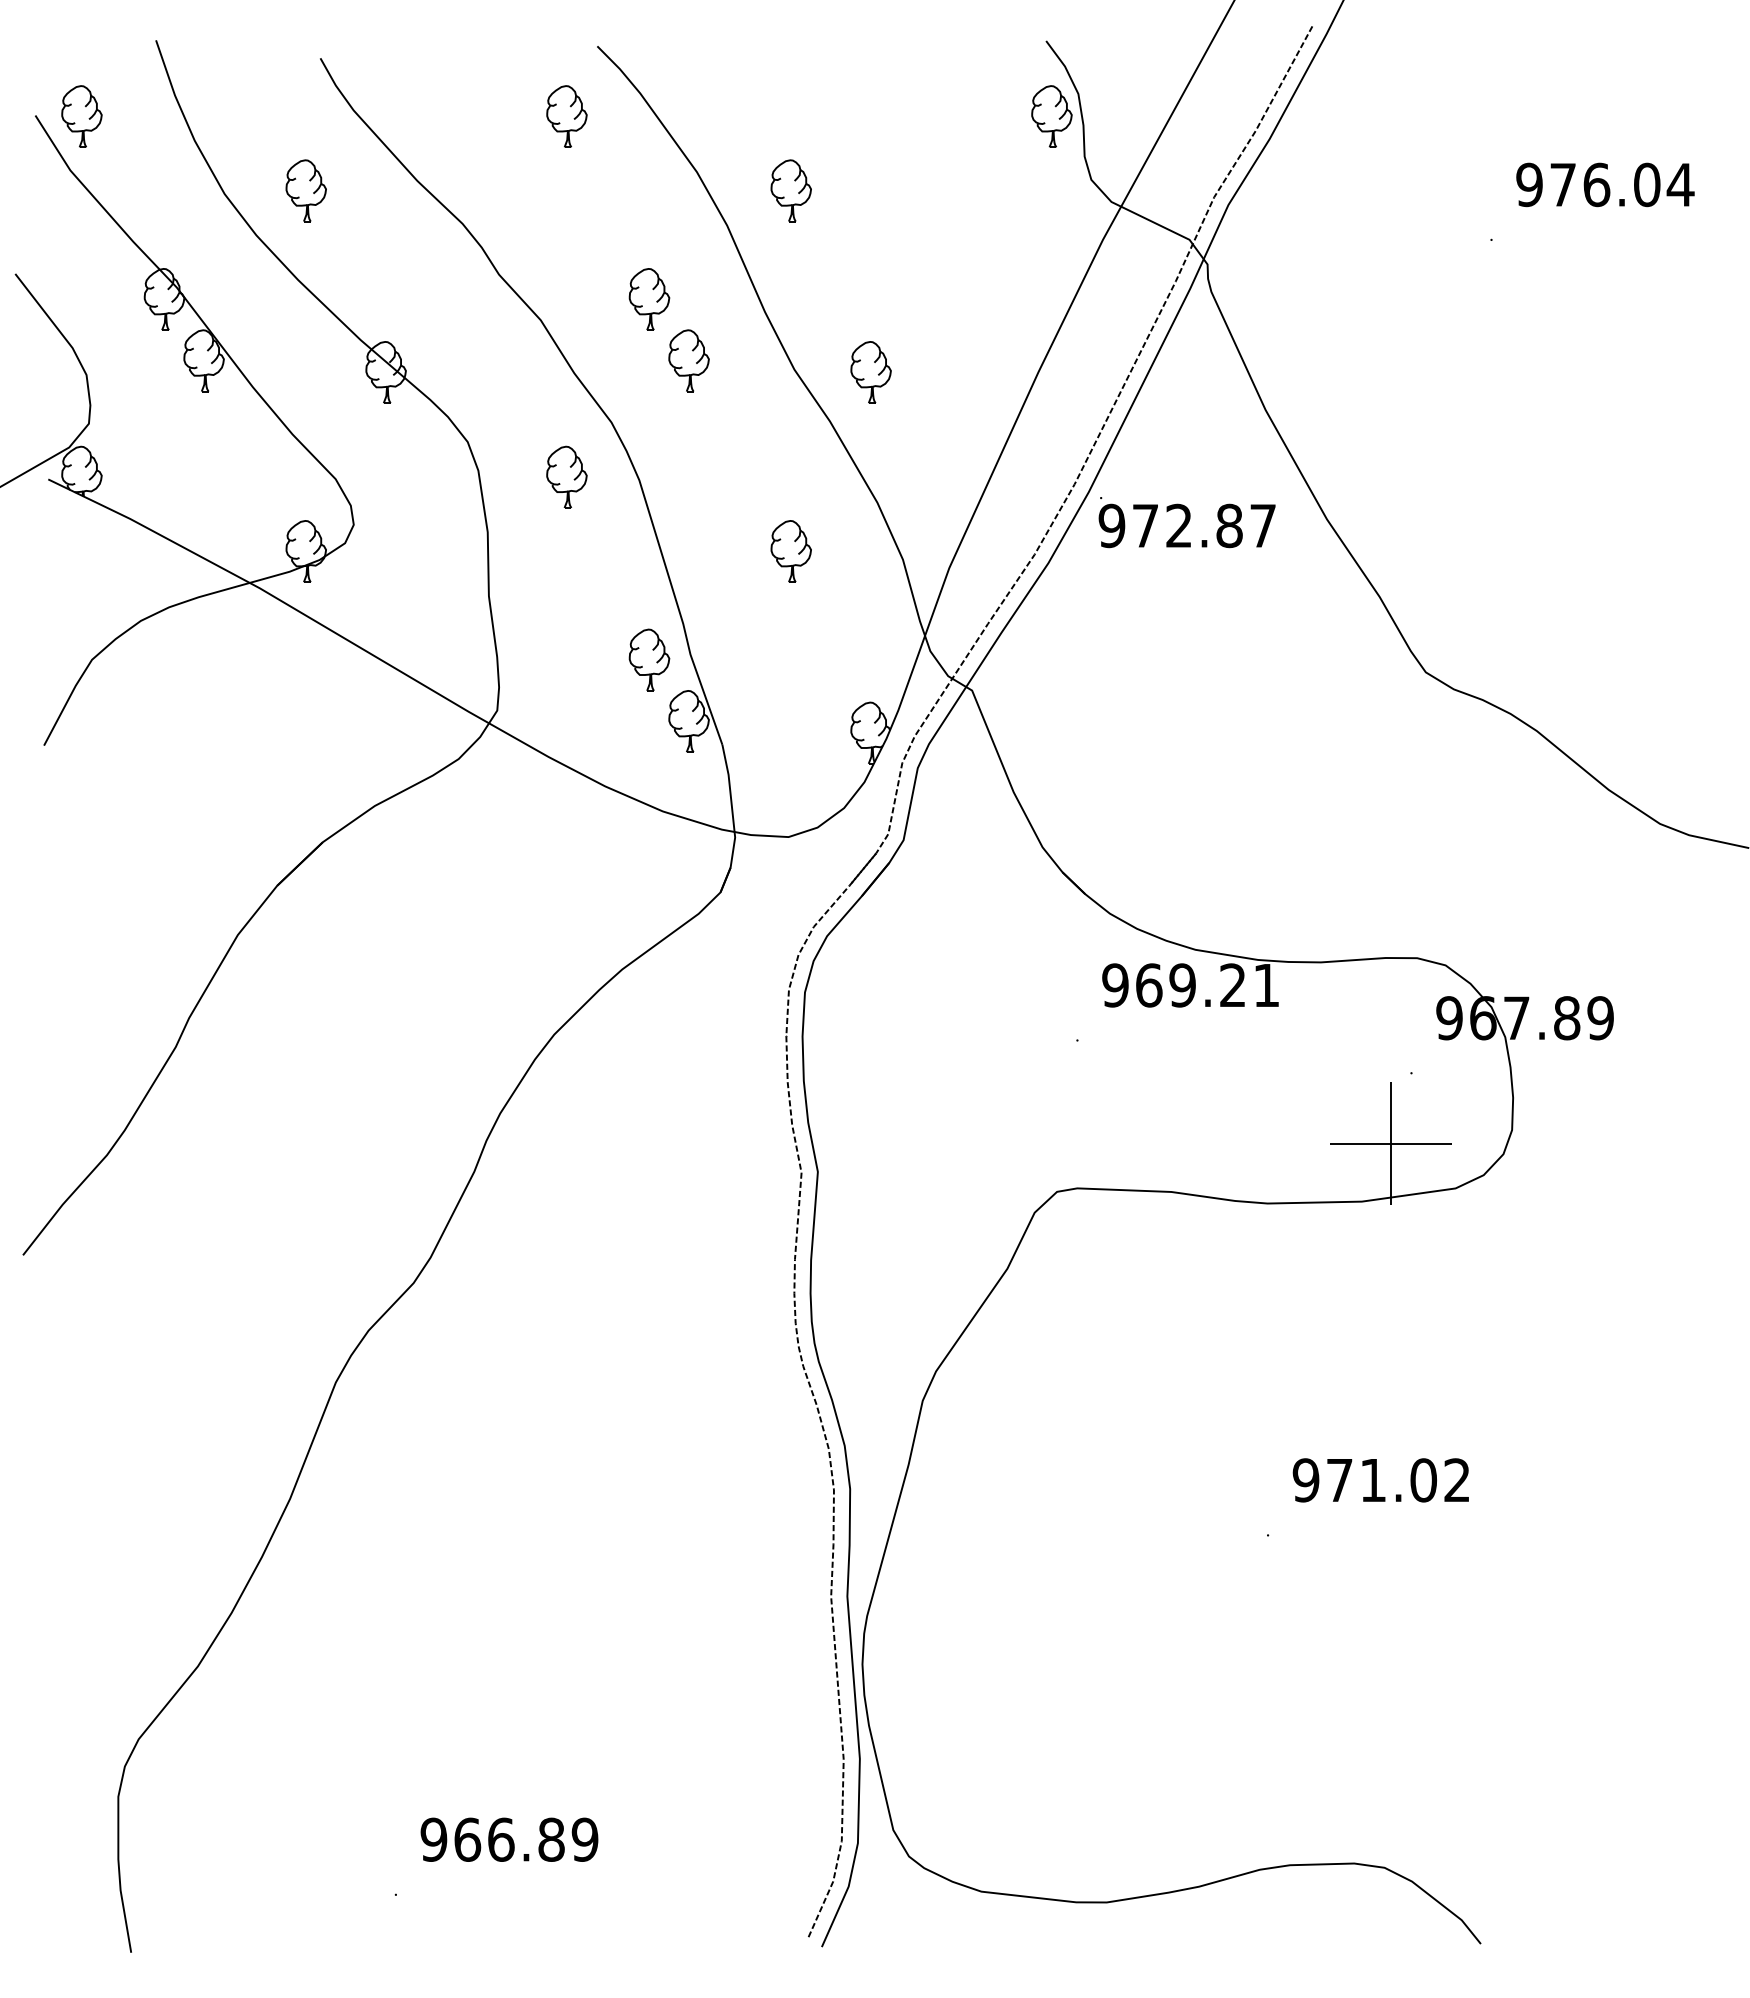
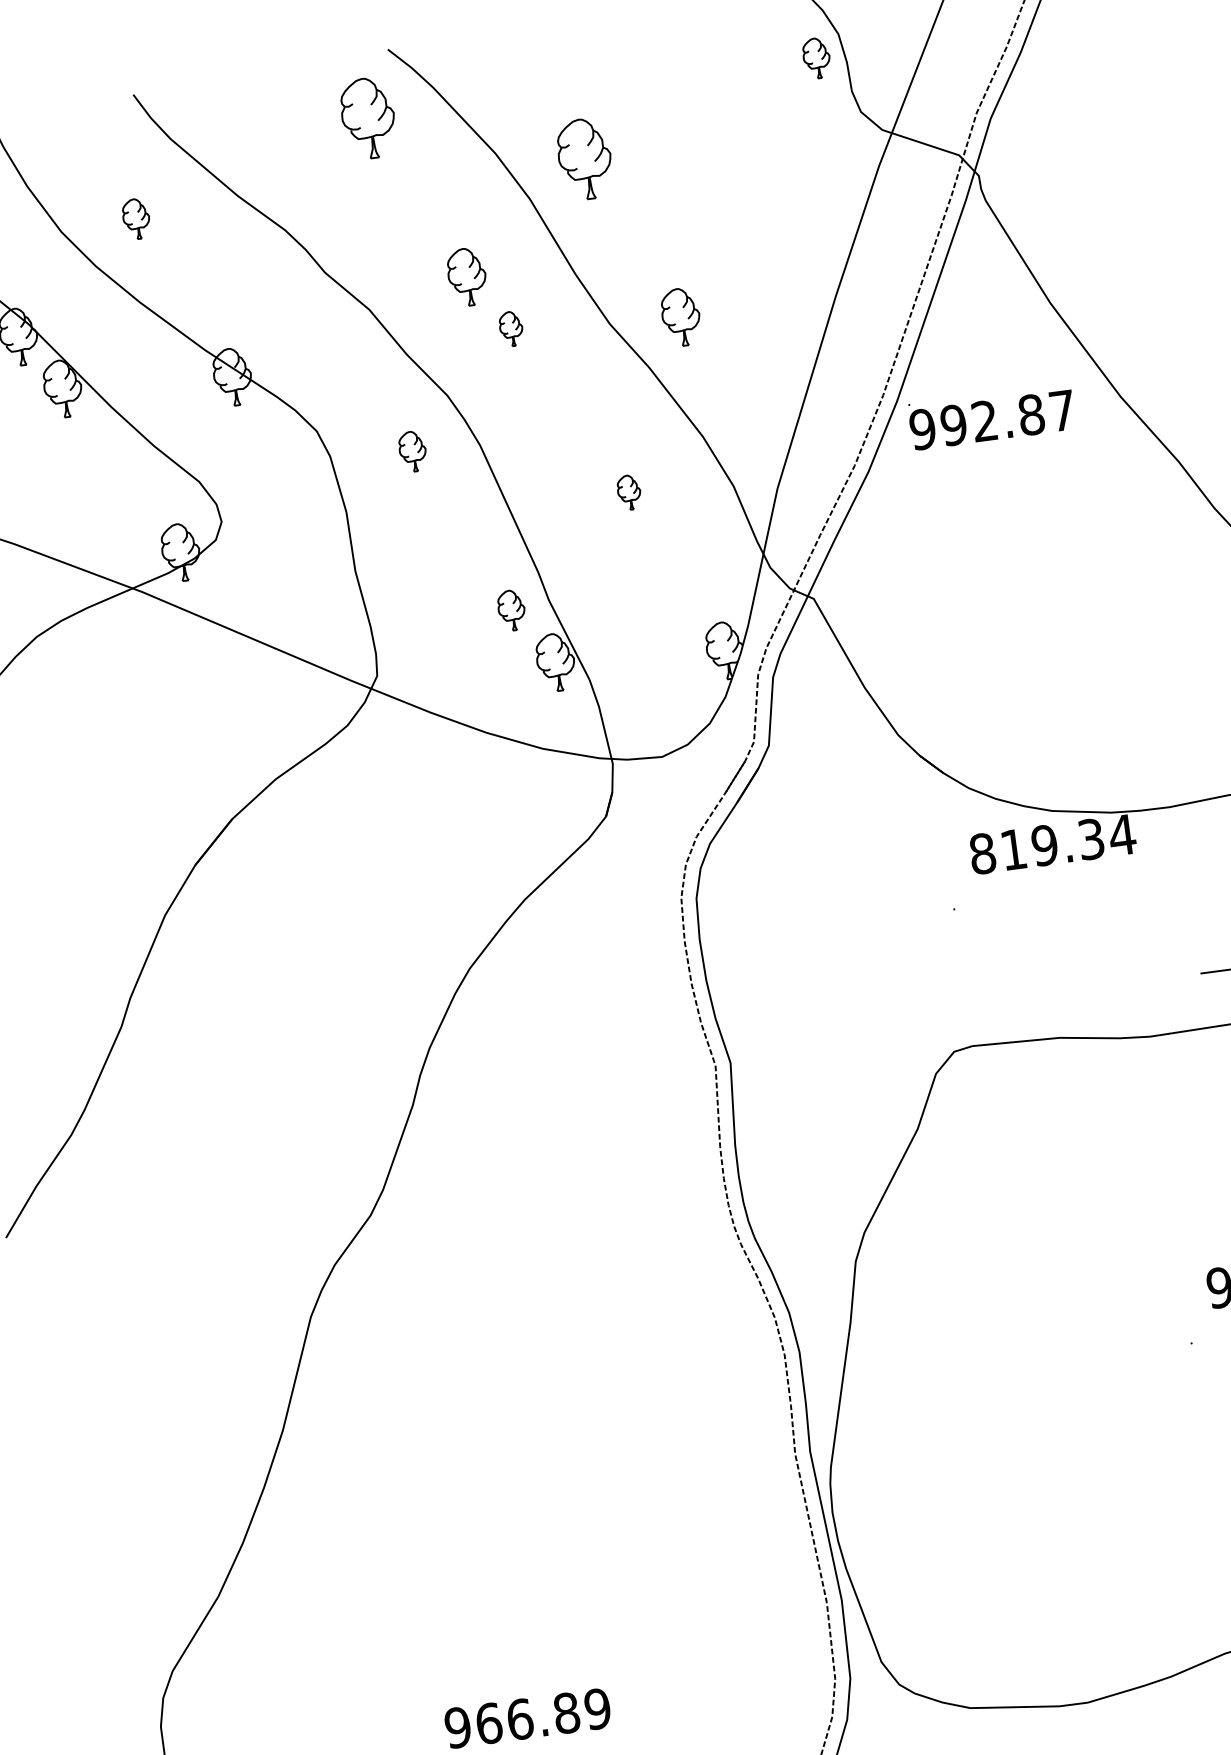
part: (566, 116) -> (367, 118), size x1.4
part: (1051, 116) -> (816, 58), size x0.7
part: (305, 190) -> (135, 218), size x0.7
part: (790, 190) -> (584, 158), size x1.4
part: (688, 360) -> (510, 328), size x0.6
part: (566, 476) -> (412, 451), size x0.7
text: (1145, 525) -> (953, 424), 972.87 -> 992.87
part: (790, 551) -> (628, 492), size x0.6
part: (649, 659) -> (511, 609), size x0.7
text: (1191, 985) -> (1052, 844), 969.21 -> 819.34

